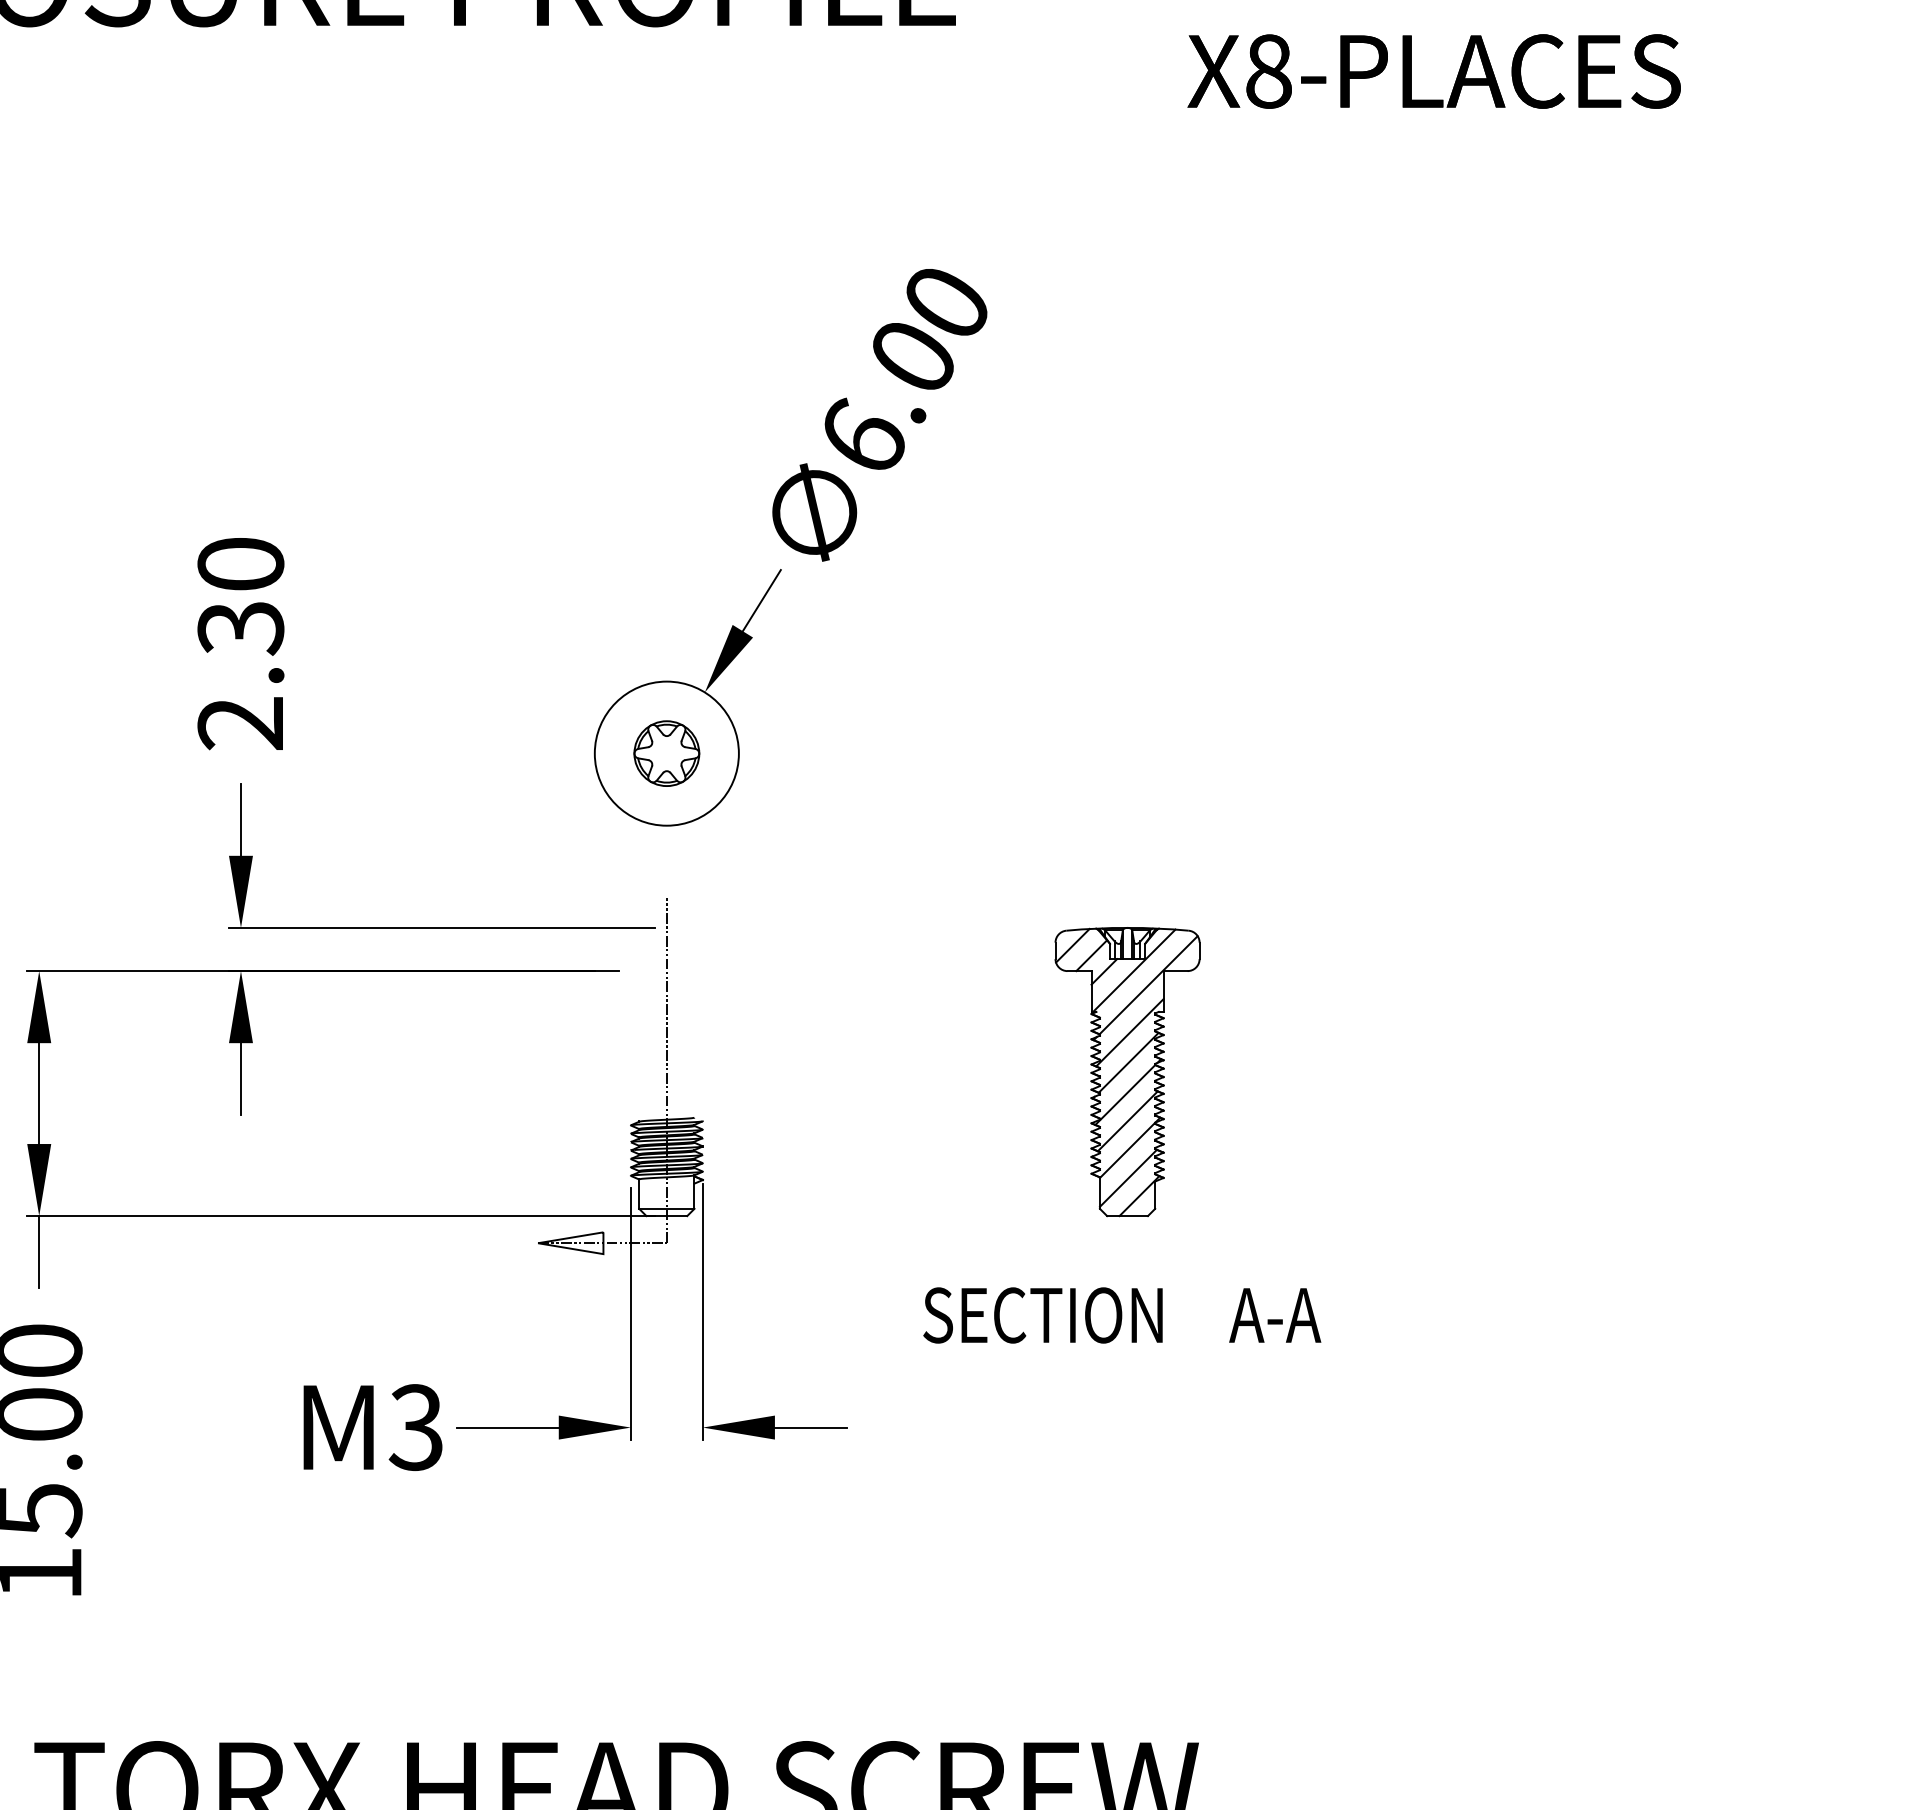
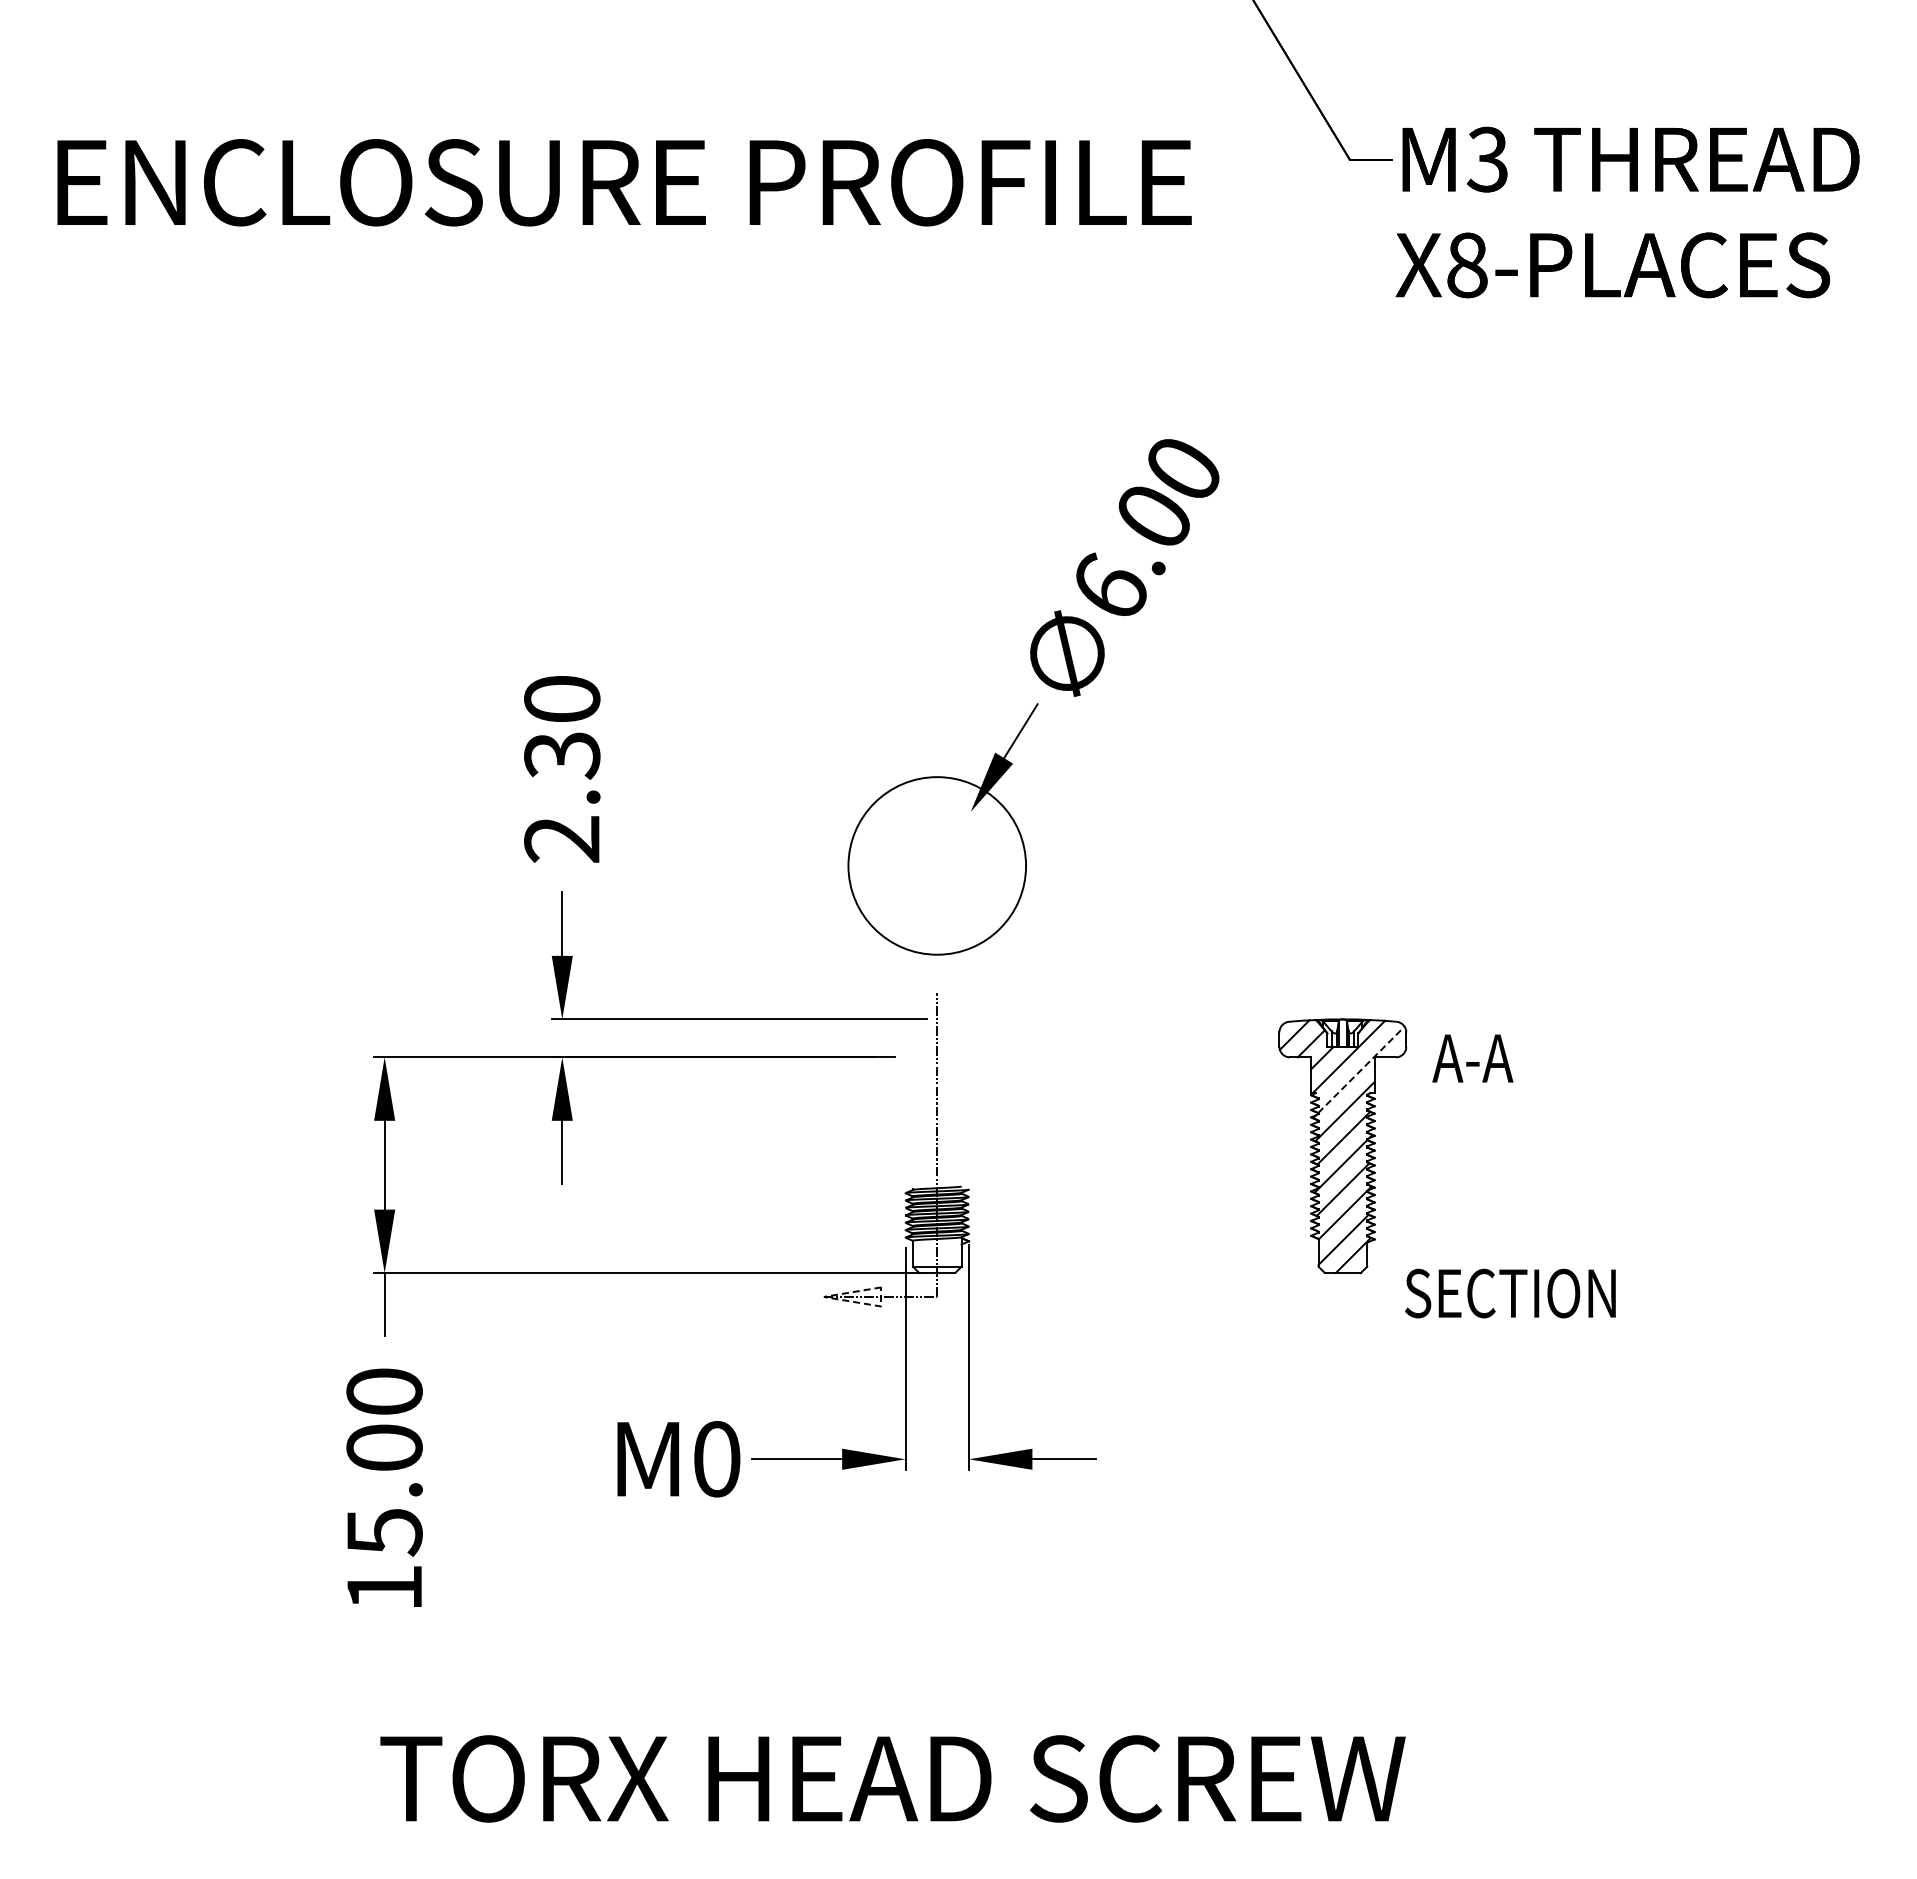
circle: (665, 753) -> (936, 865), size x1.4
part: (665, 753) -> (936, 865), removed
line: (1148, 984) -> (1361, 1069), solid -> dashed
line: (549, 1244) -> (833, 1298), solid -> dashed
text: (1043, 1315) -> (1510, 1293), moved
text: (1274, 1315) -> (1472, 1058), moved
text: (416, 1427) -> (716, 1459), M3 -> M0

